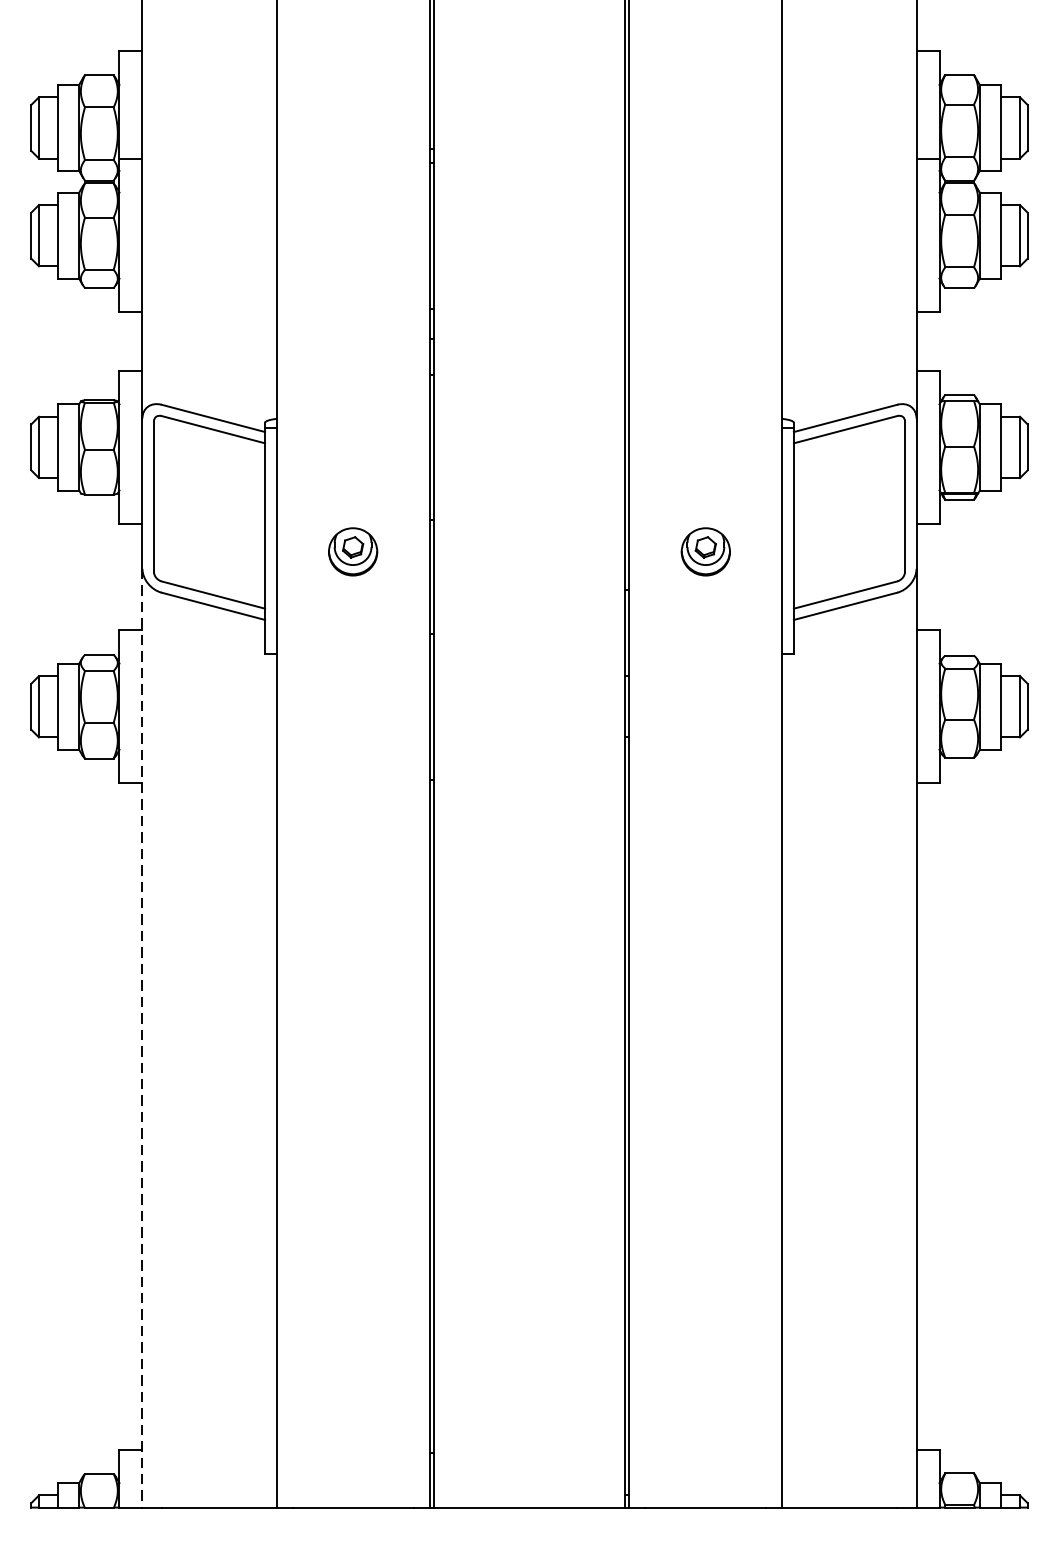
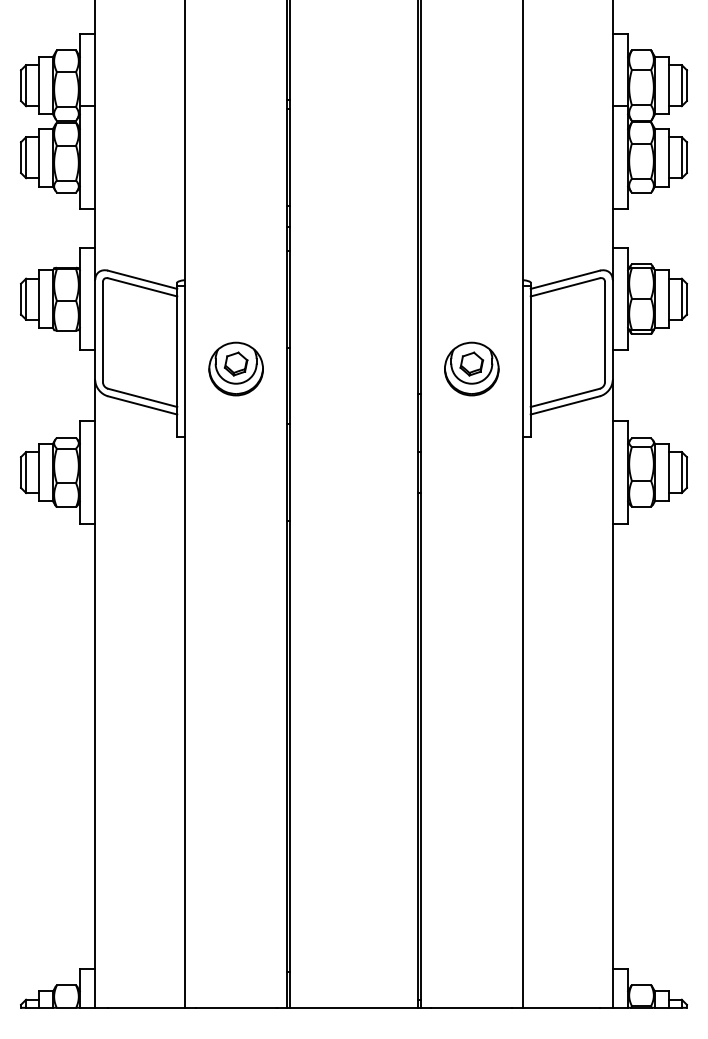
part: (352, 551) -> (235, 368), size x1.67
part: (705, 551) -> (471, 368), size x1.67
line: (142, 1038) -> (95, 694), dashed -> solid

